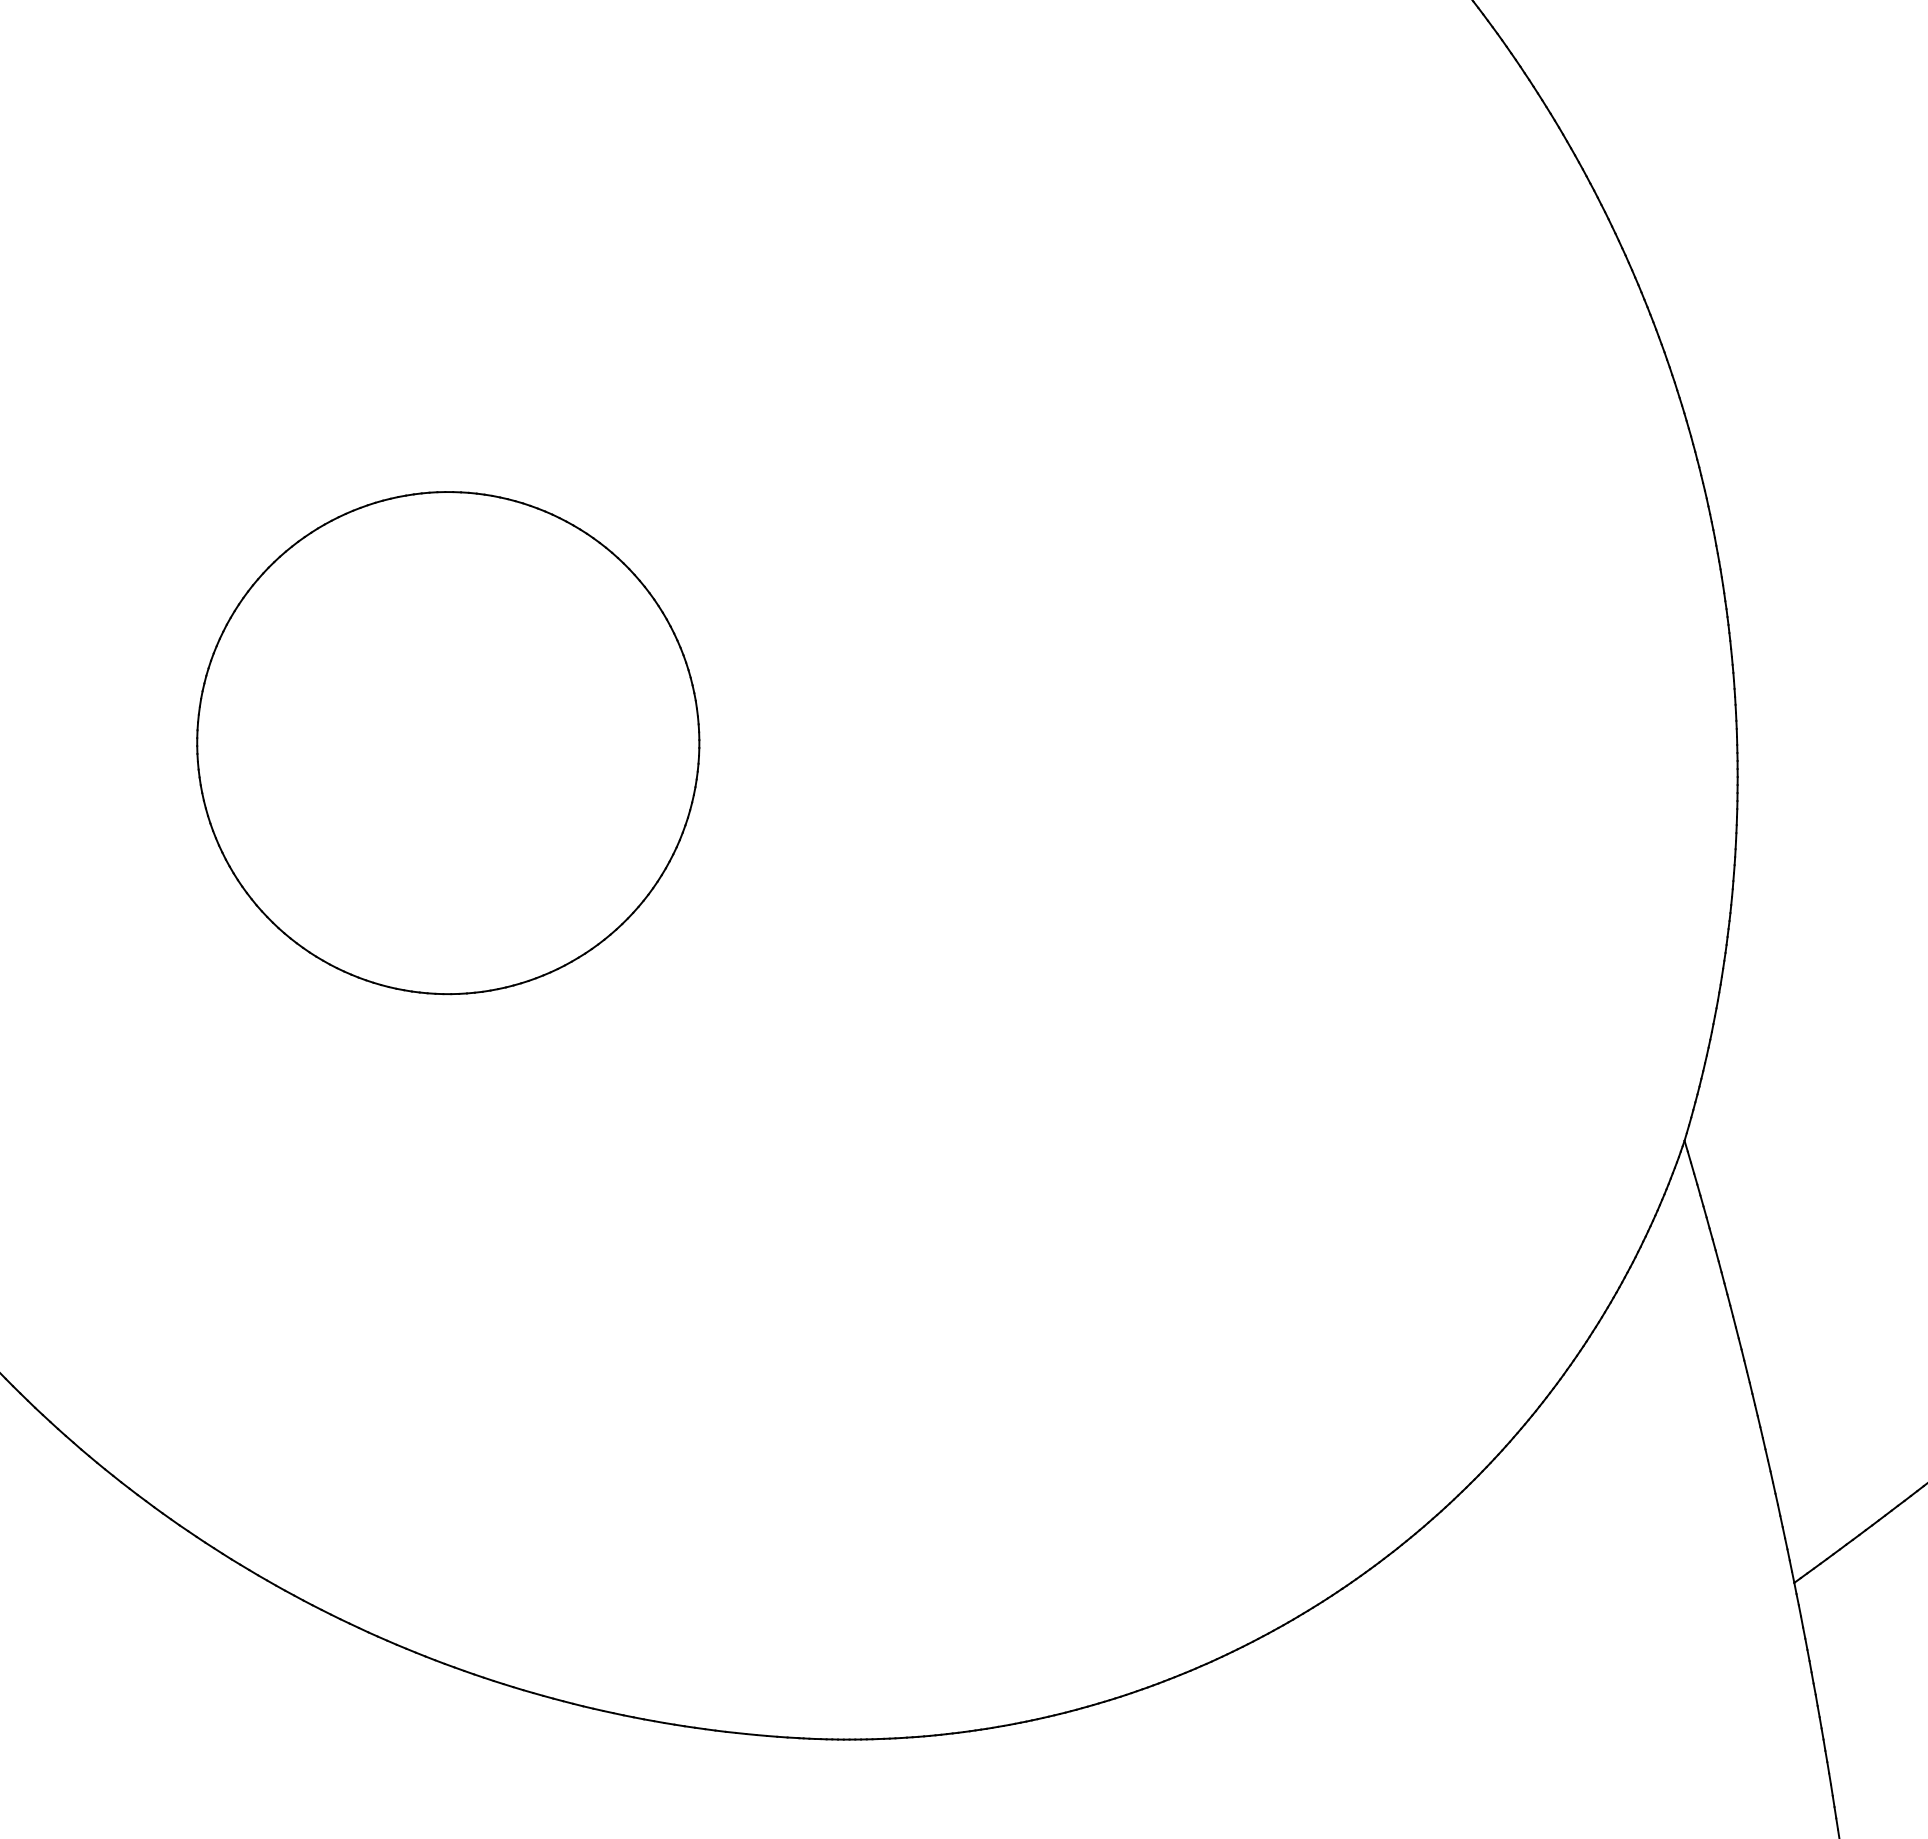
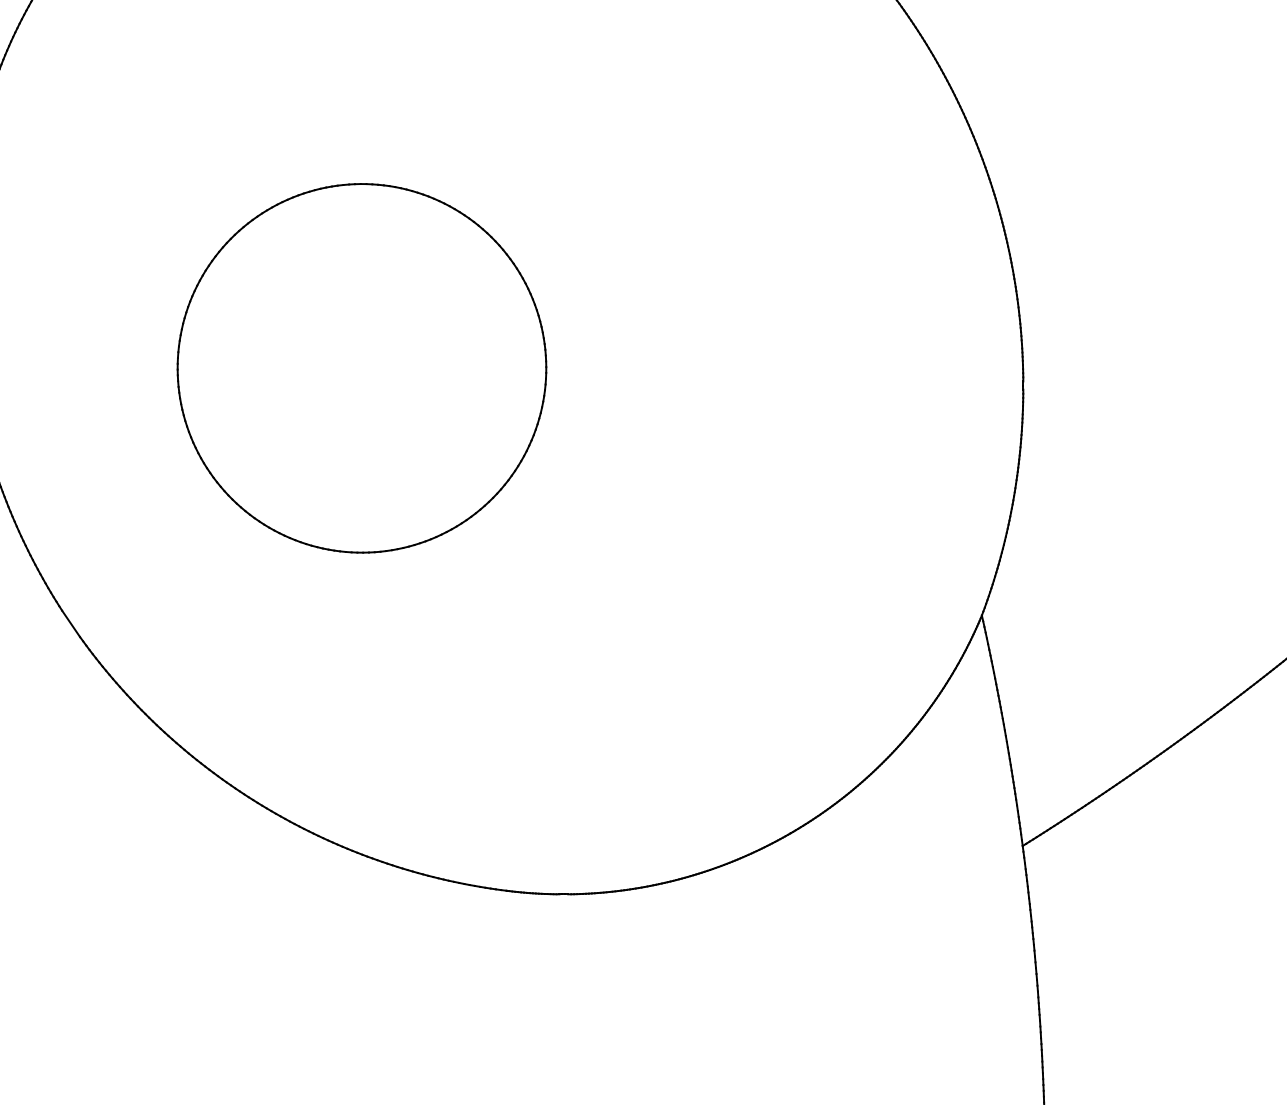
part: (447, 743) -> (361, 368), size x1.43

